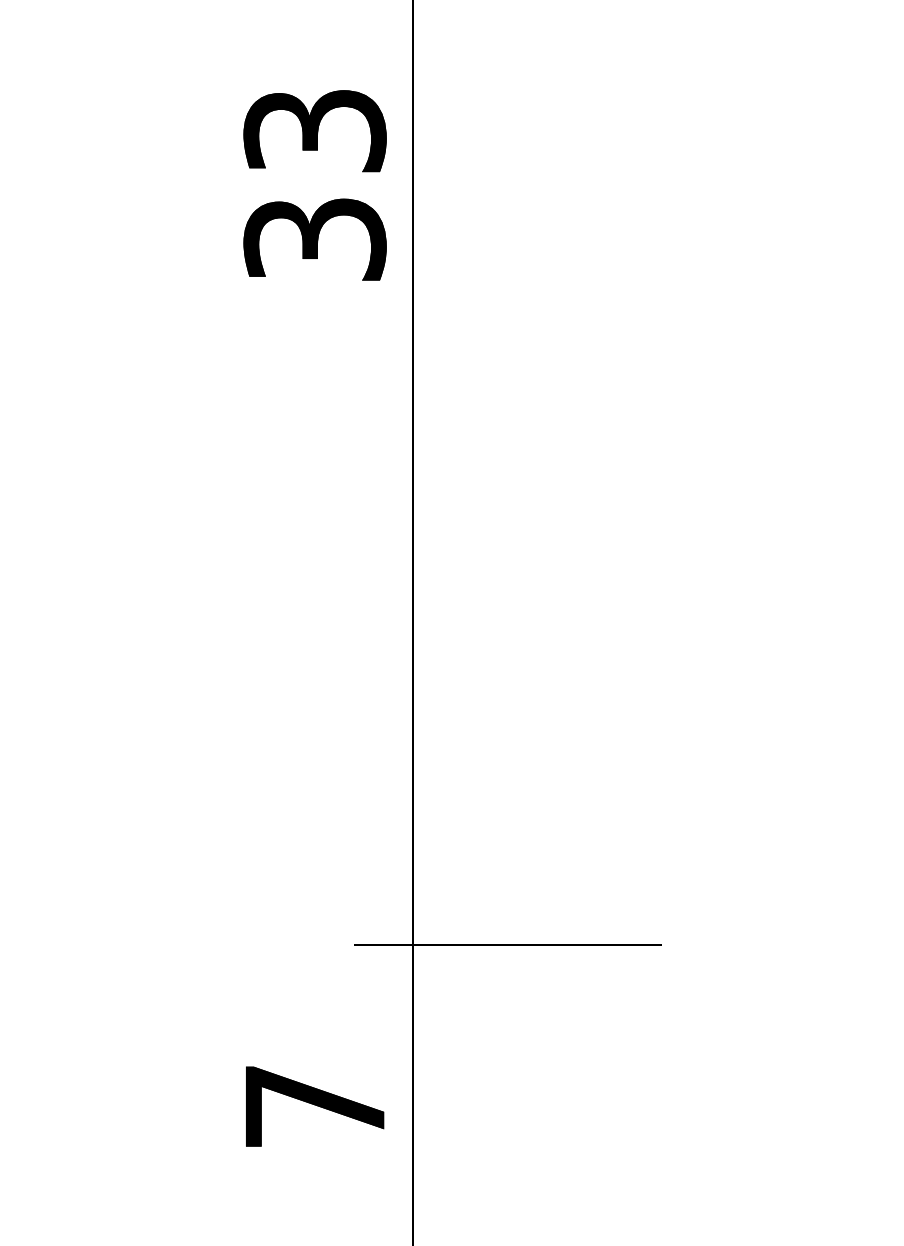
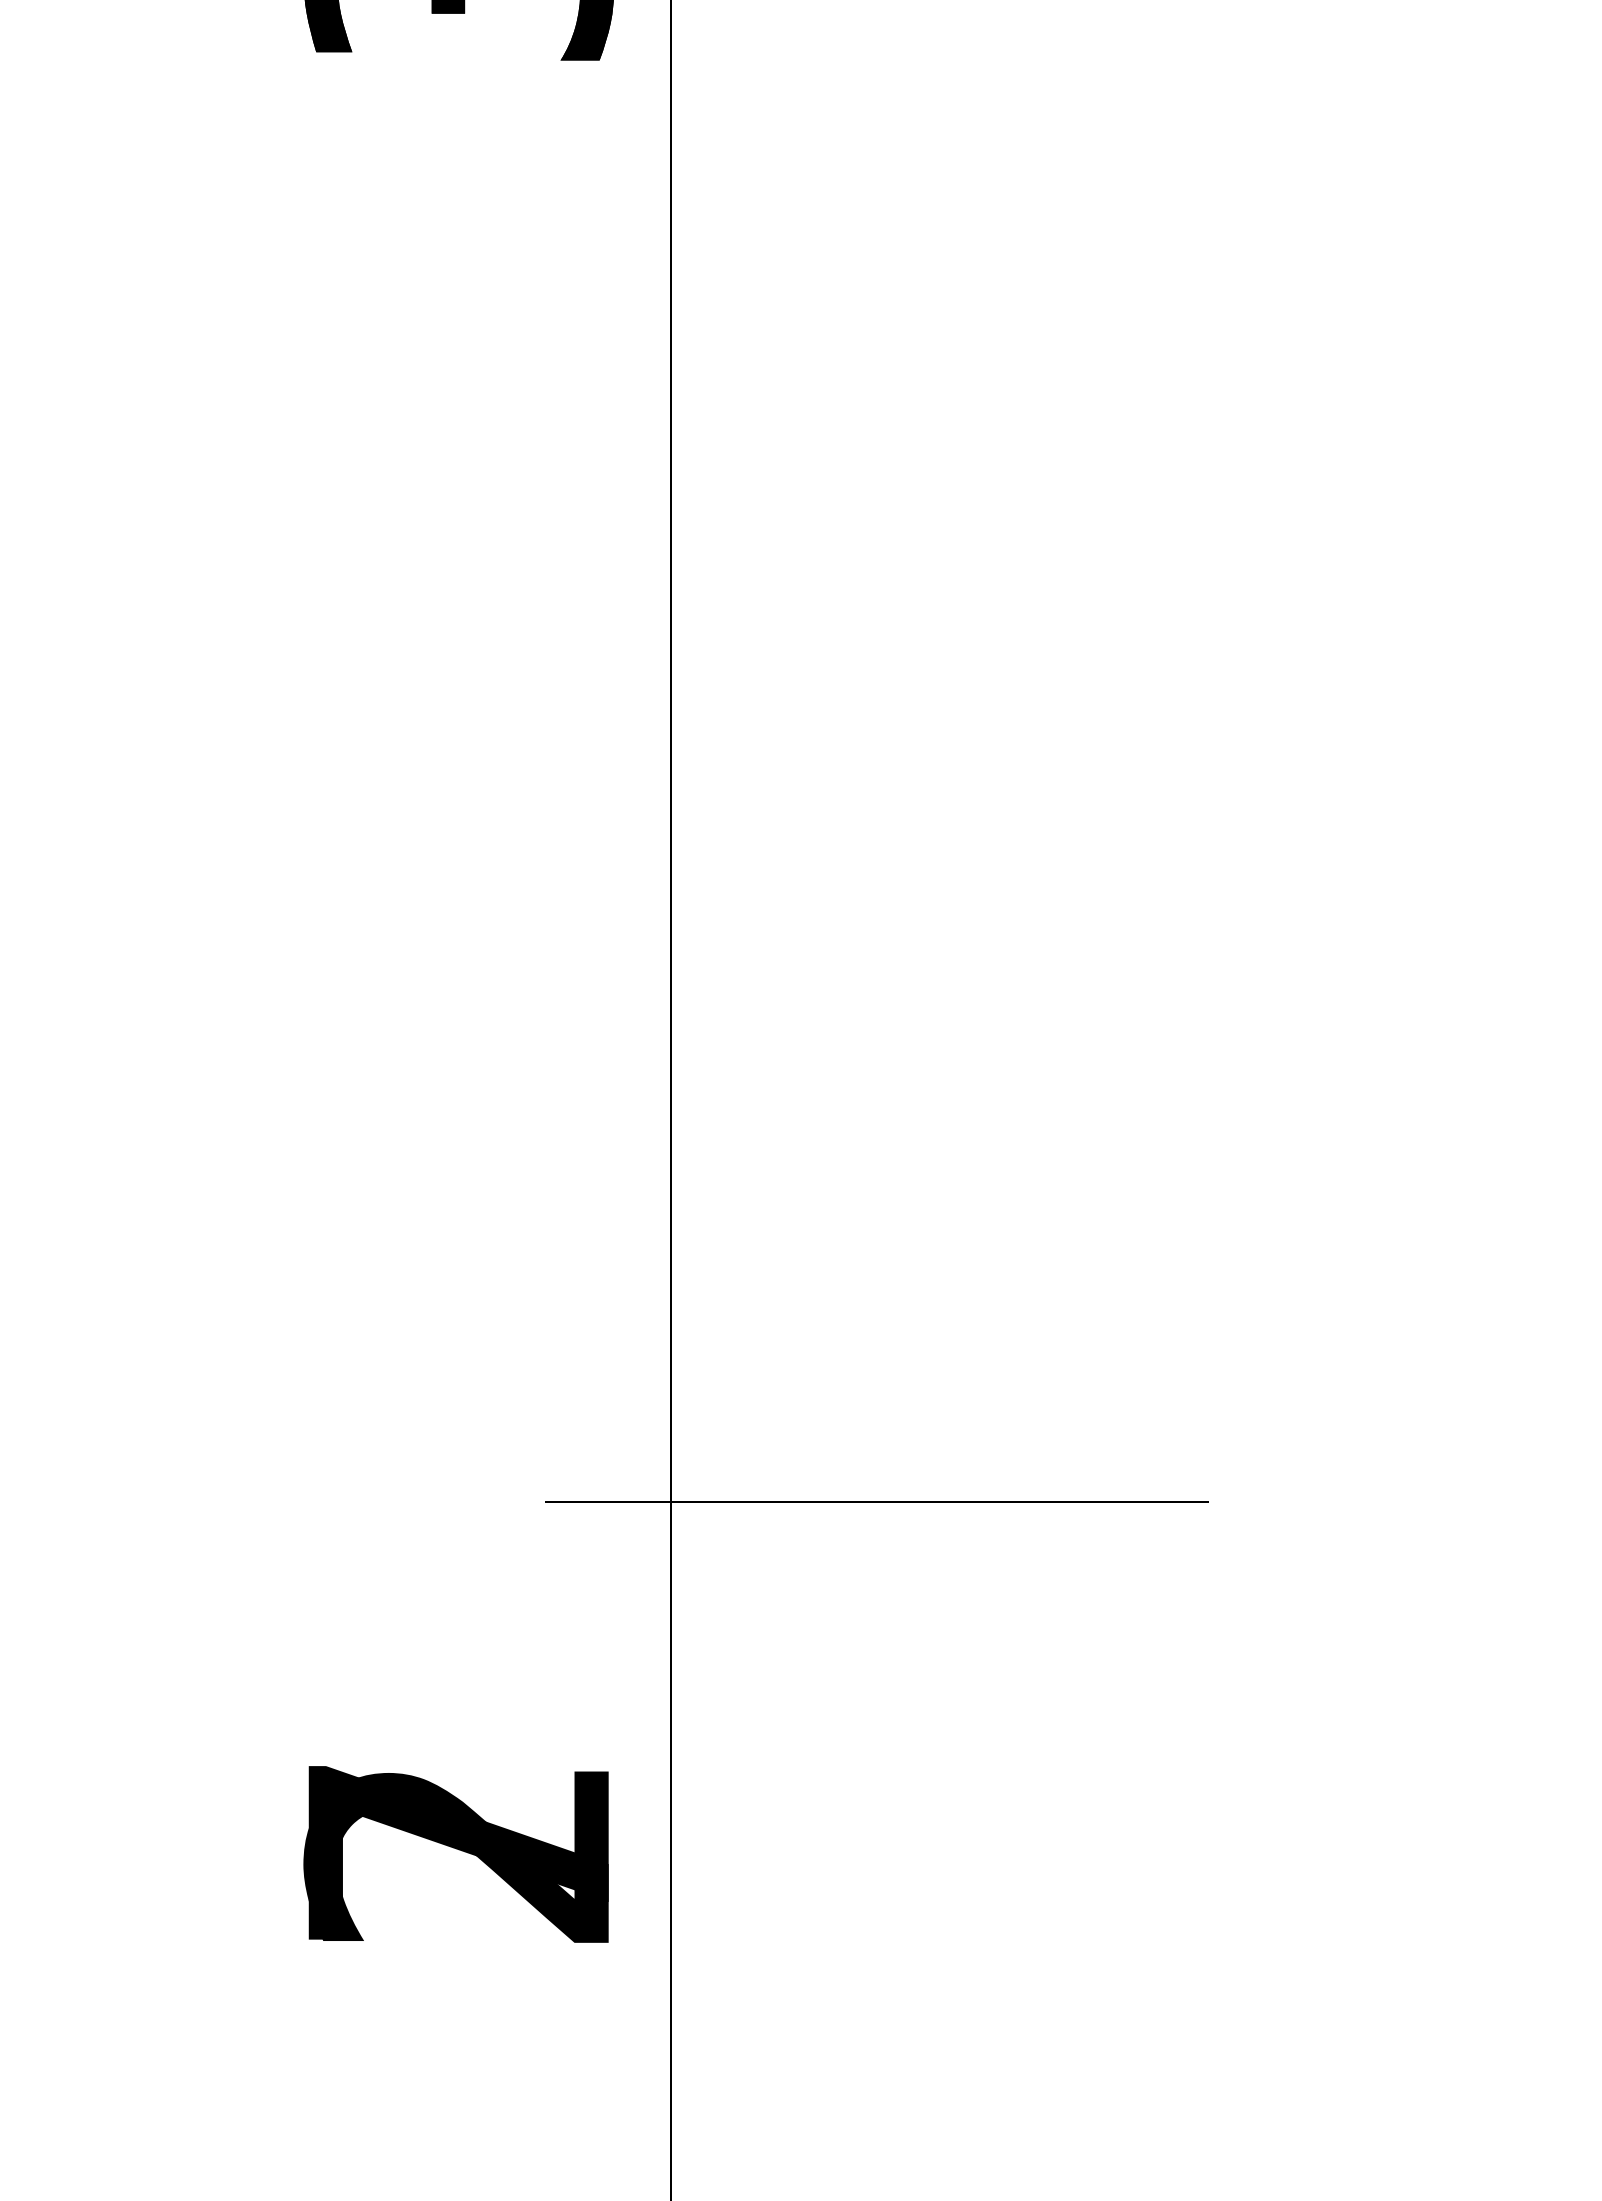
text: (313, 1107) -> (455, 1854), 7 -> 2

